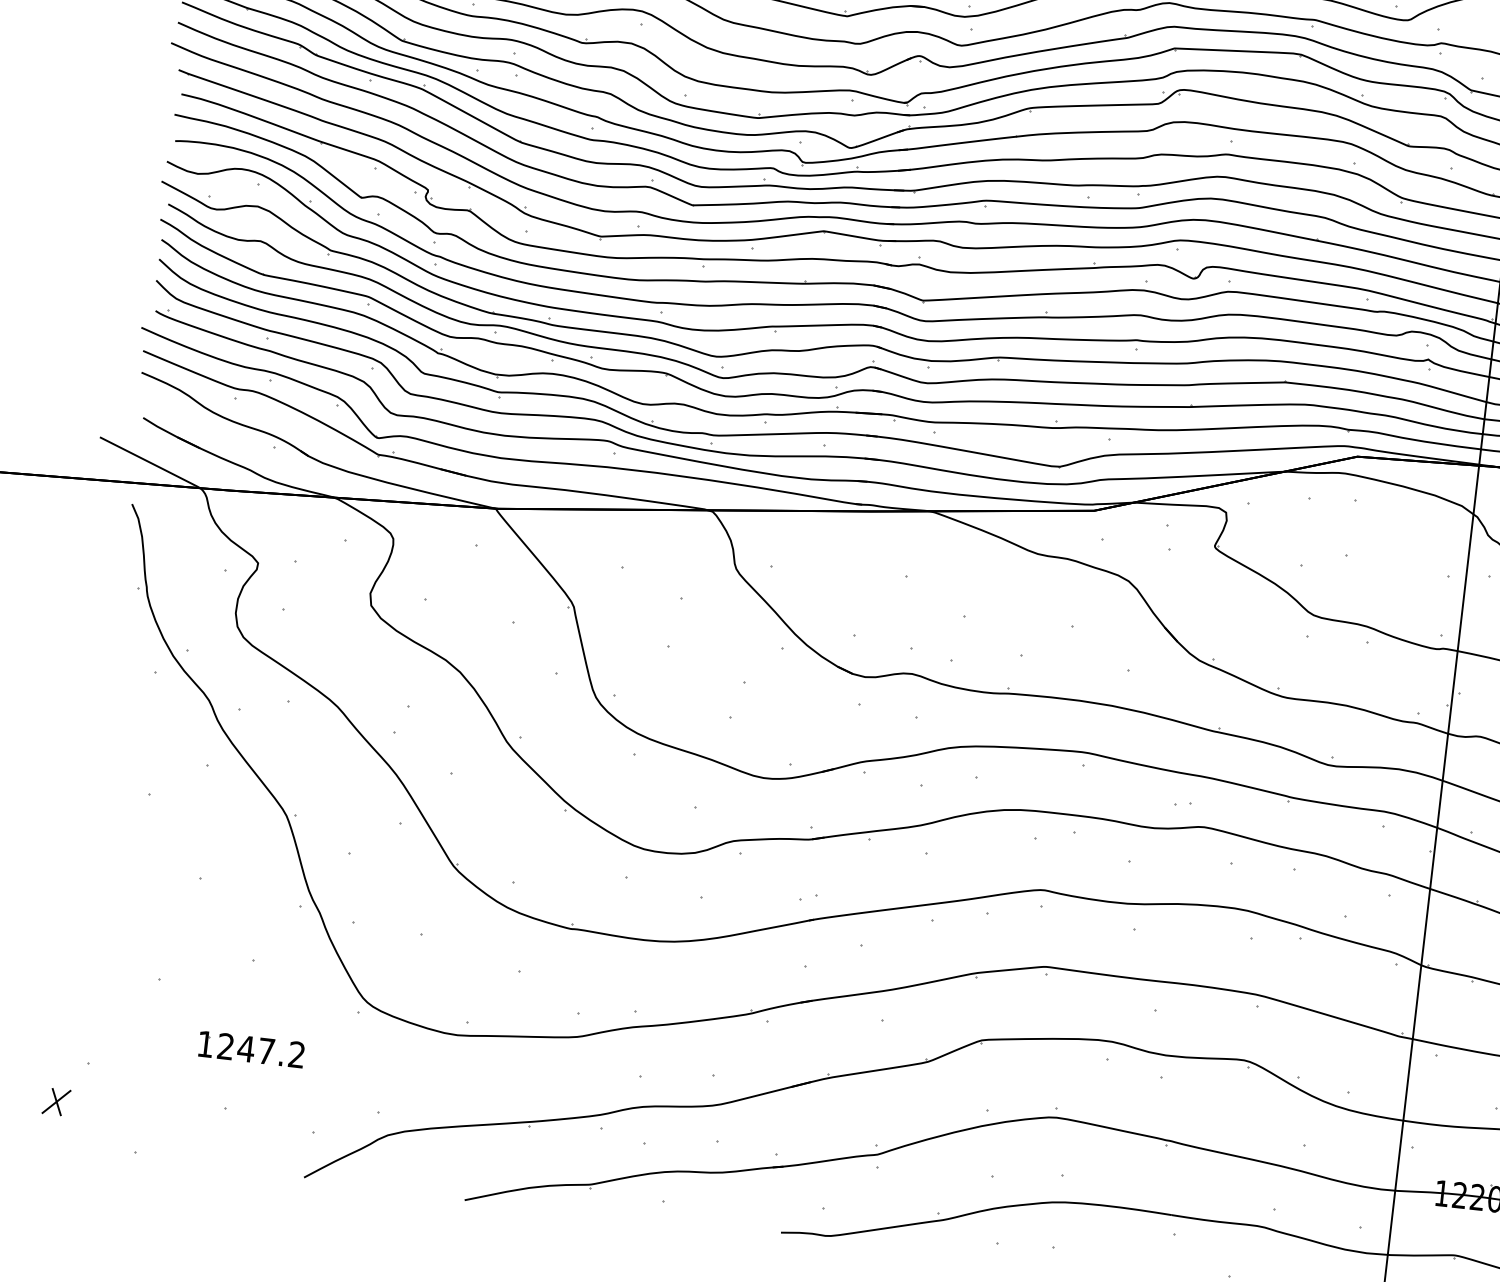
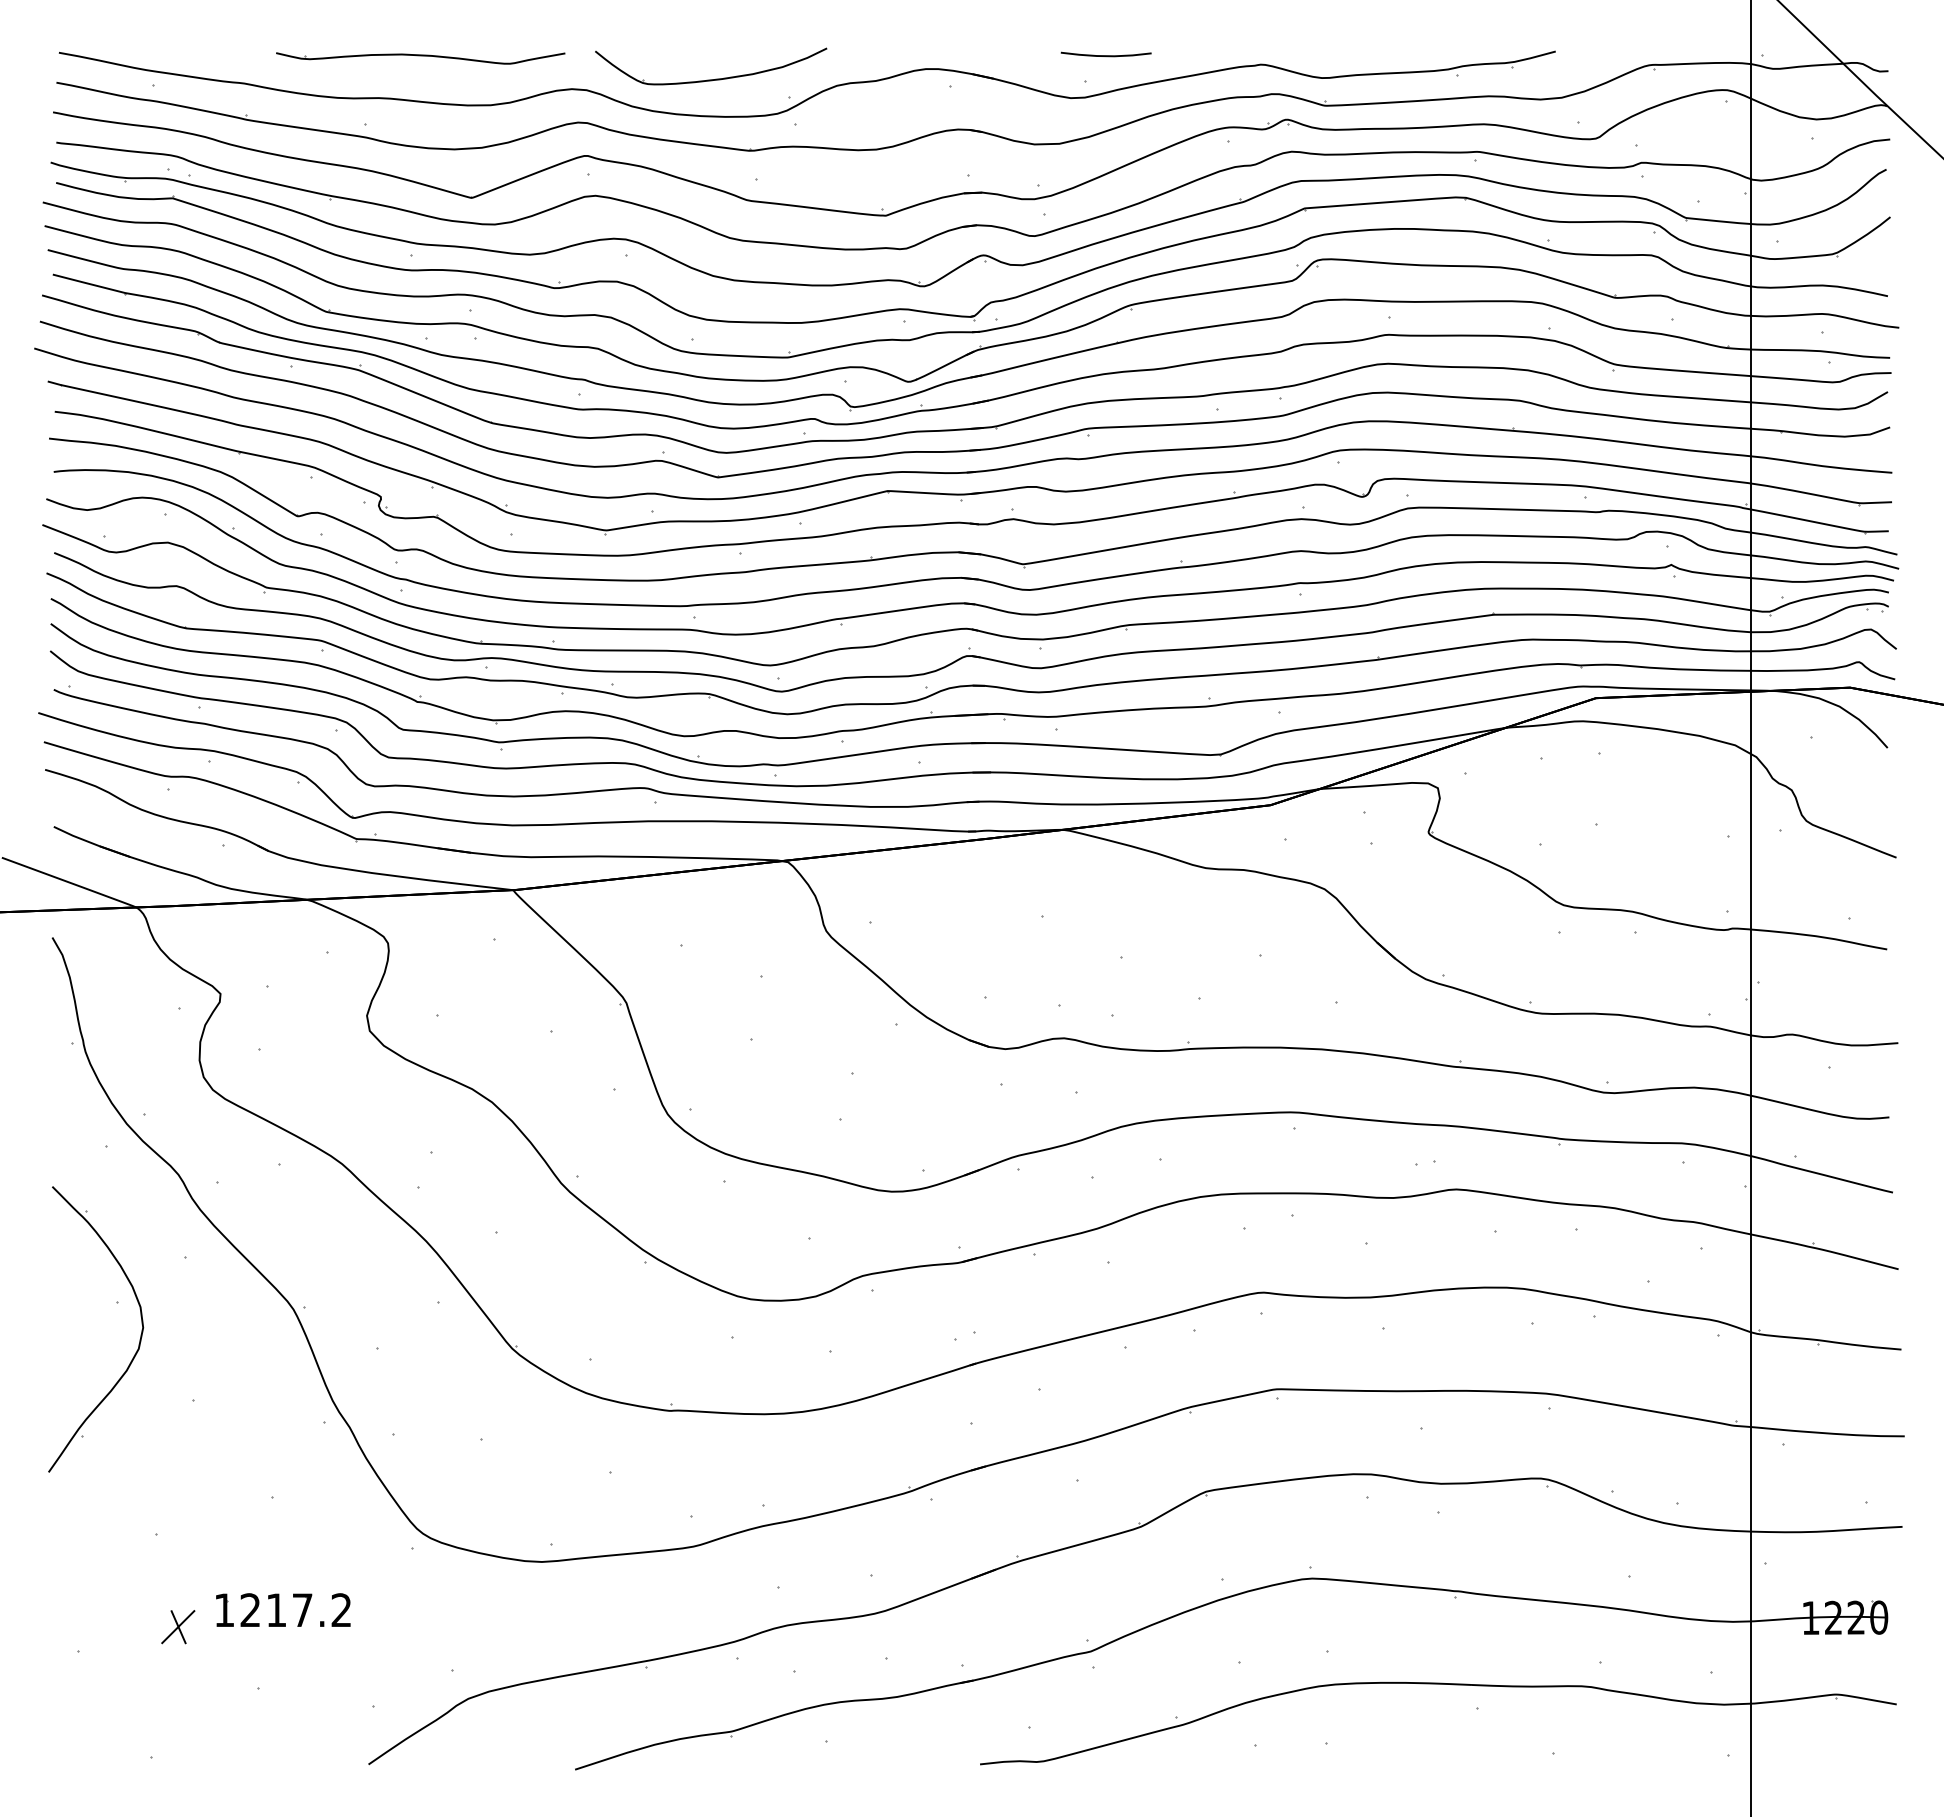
part: (163, 825) -> (139, 1339), added
text: (246, 1048) -> (276, 1609), 1247.2 -> 1217.2
part: (56, 1102) -> (178, 1627), moved

